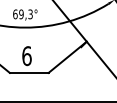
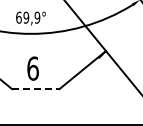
text: (30, 14) -> (37, 17), 69,3° -> 69,9°
line: (28, 73) -> (35, 89), solid -> dashed

